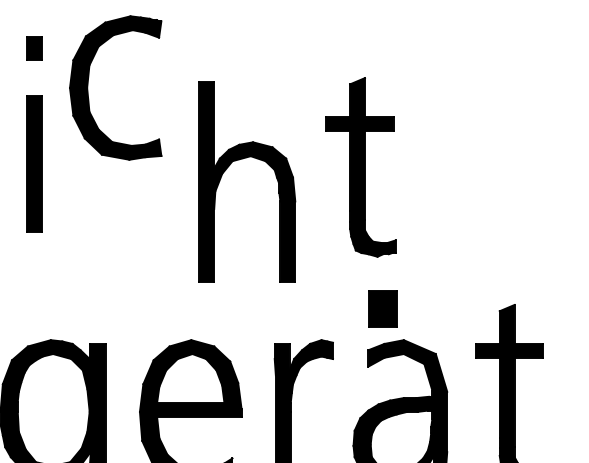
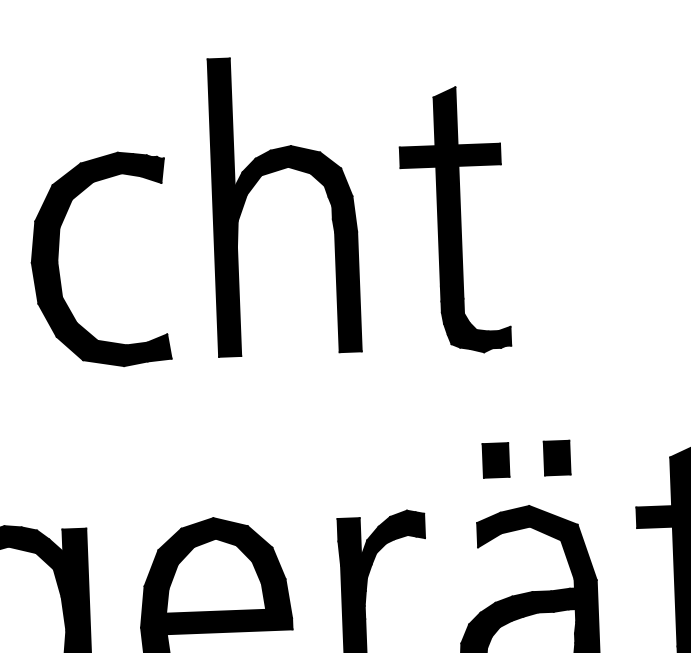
part: (88, 87) -> (59, 260), moved
part: (243, 159) -> (277, 172), moved
part: (360, 167) -> (453, 220), moved
part: (382, 308) -> (495, 460), size x0.62
part: (423, 308) -> (556, 457), added

